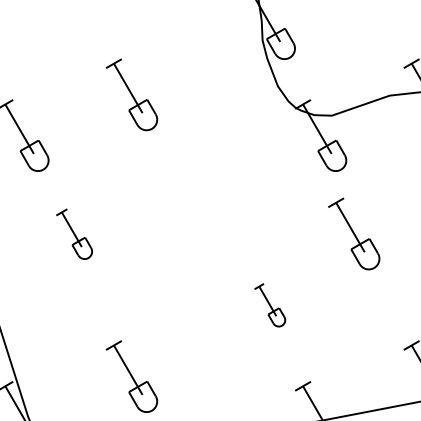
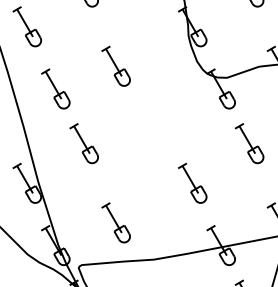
part: (73, 233) -> (83, 143), size x1.43
part: (354, 233) -> (249, 143), moved
part: (269, 304) -> (192, 182), size x1.67

